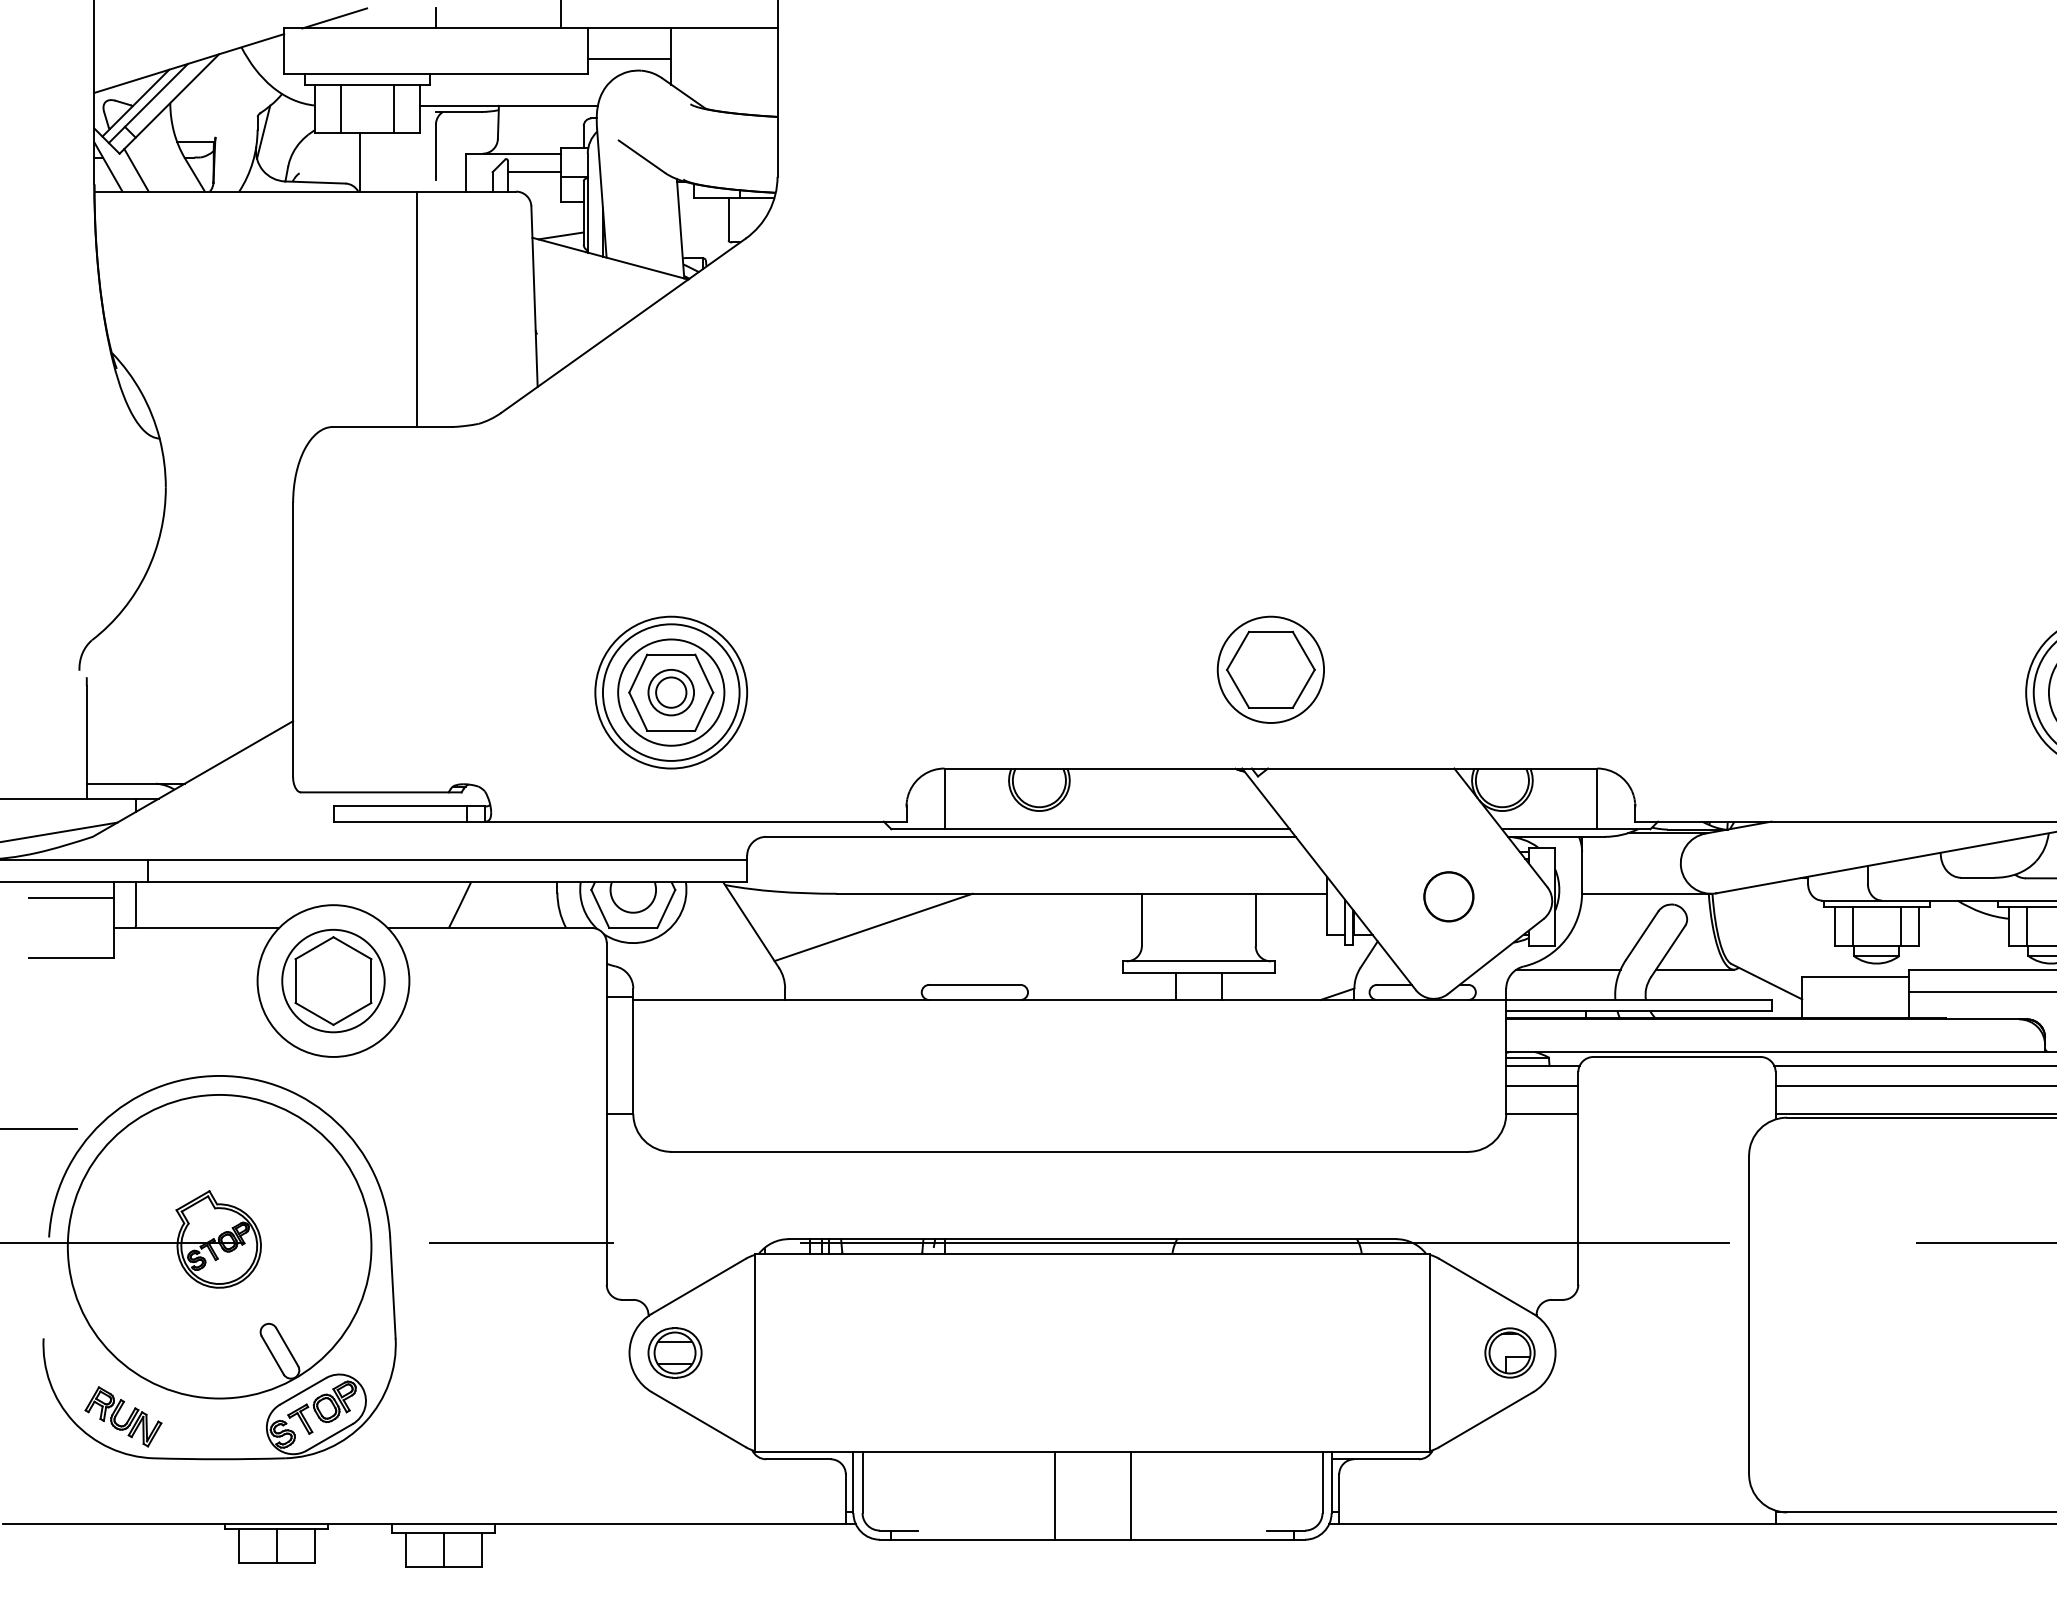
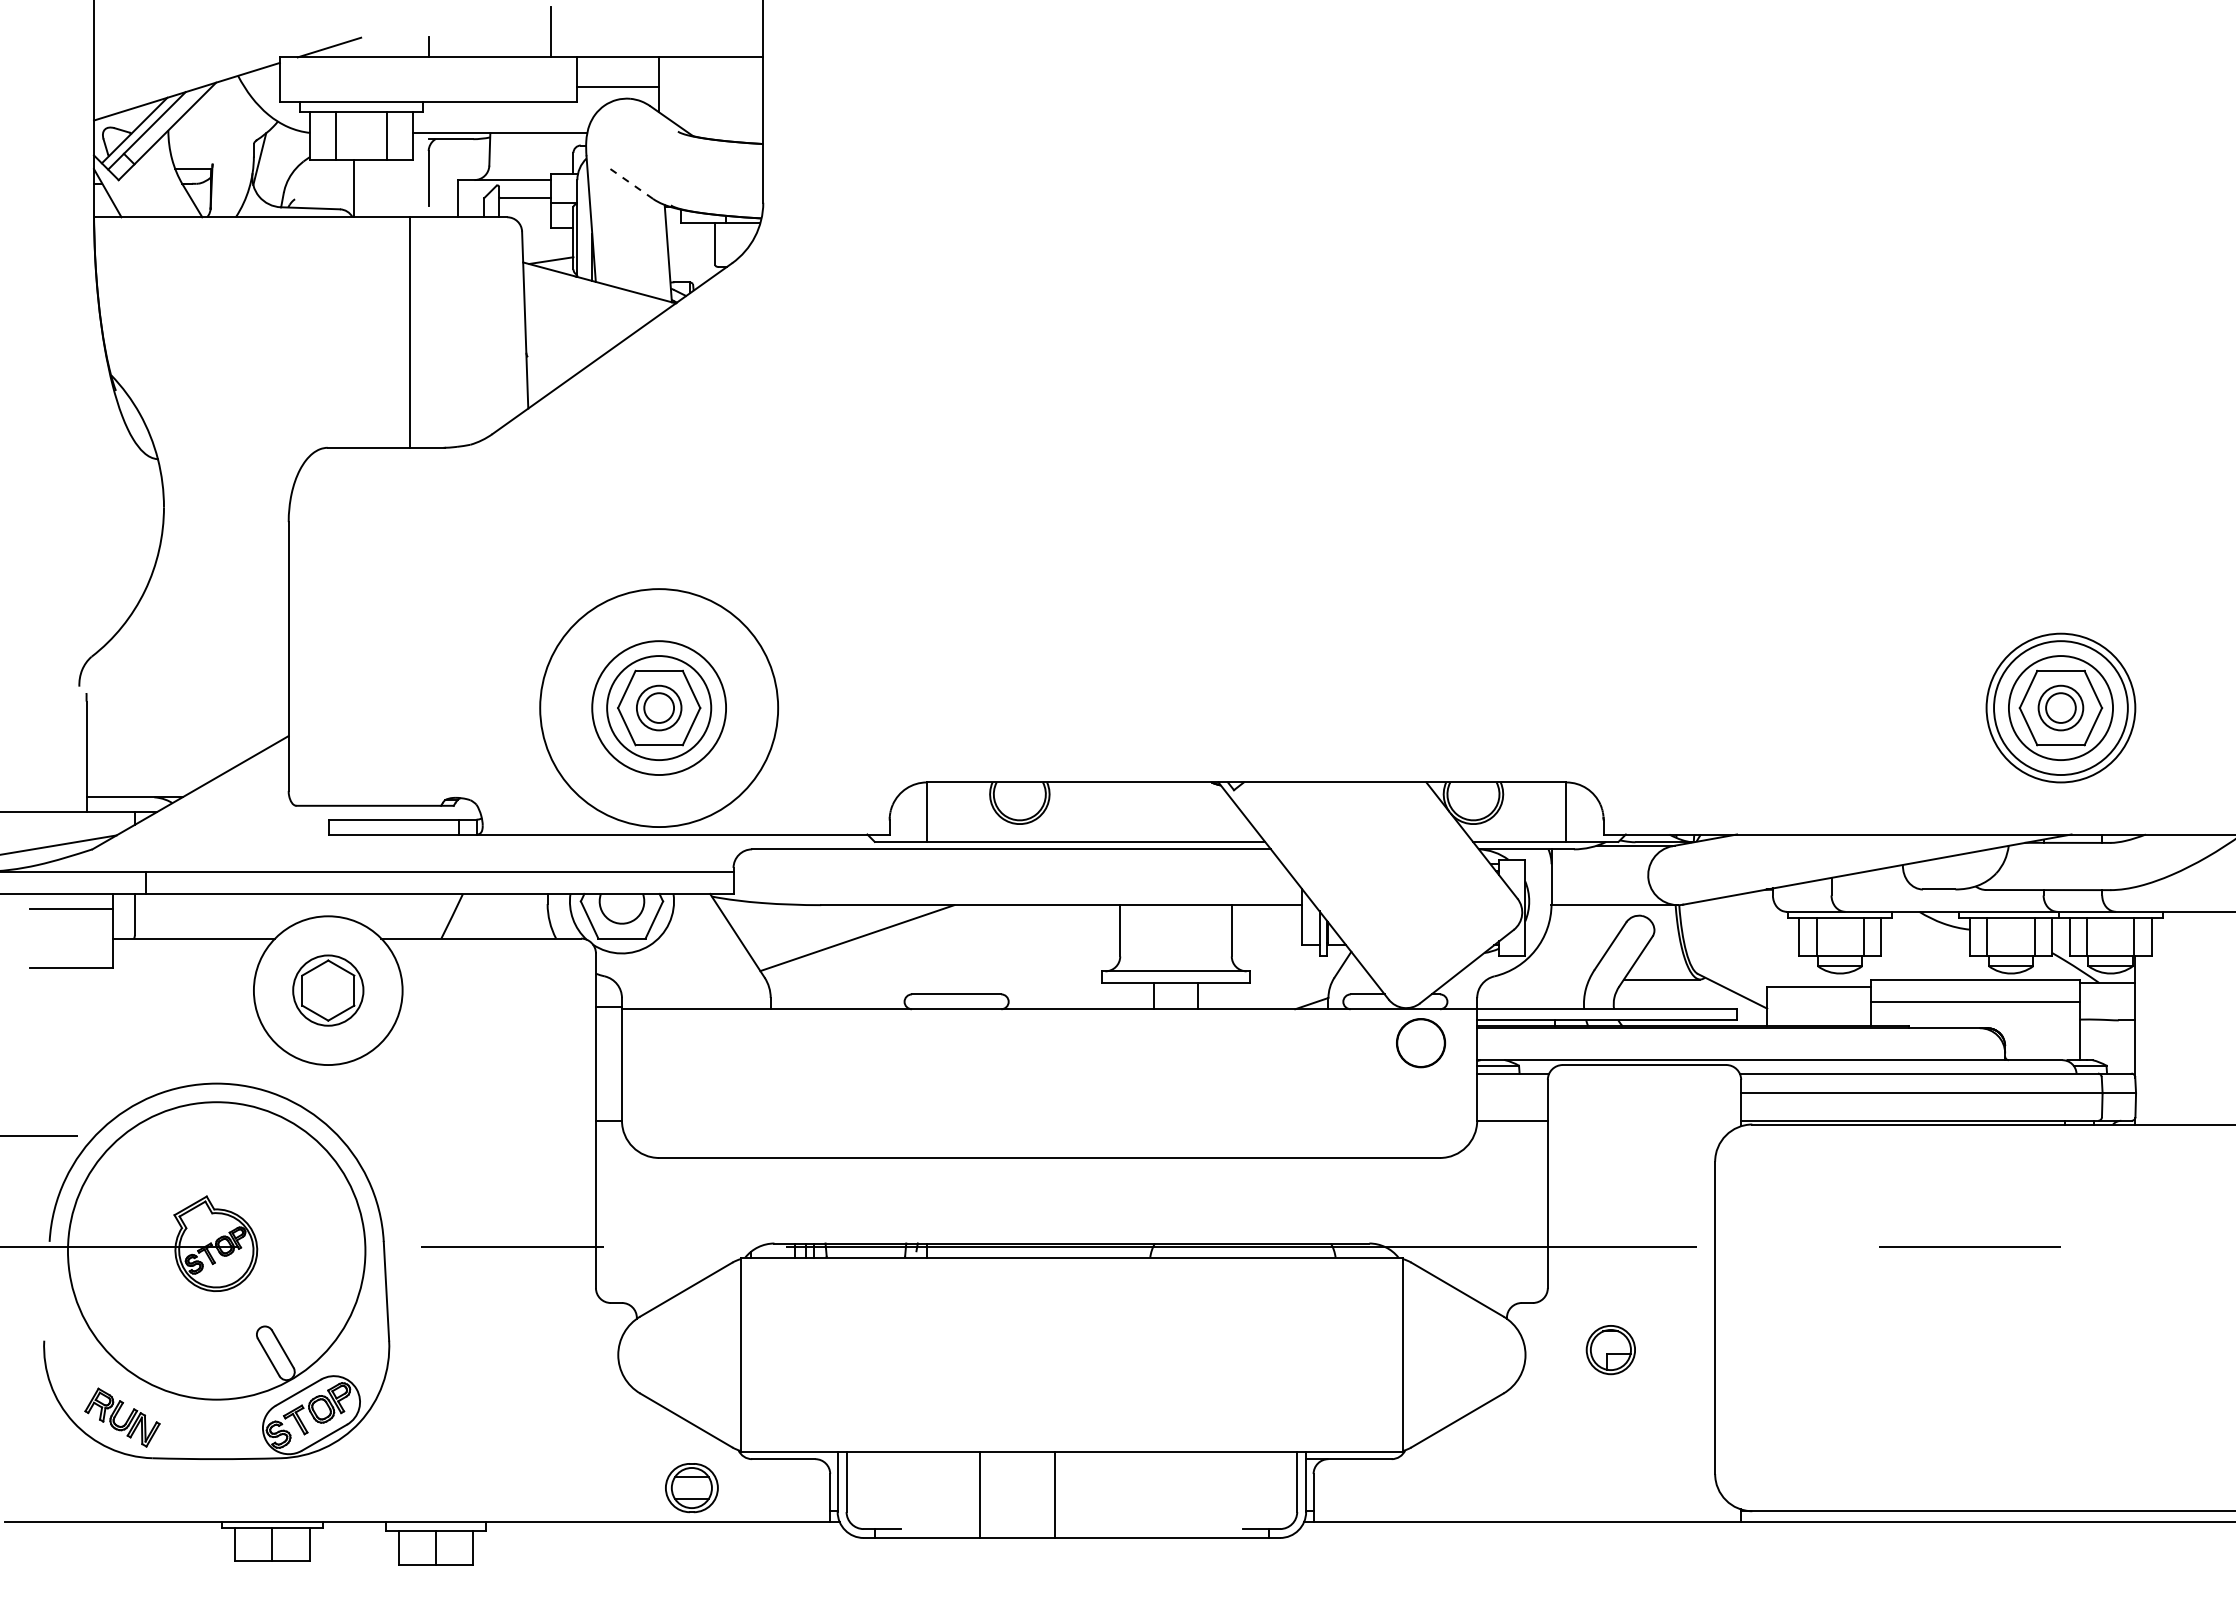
line: (642, 157) -> (630, 183), solid -> dashed
line: (136, 170) -> (135, 196), removed
part: (1270, 669) -> (1246, 685), removed
circle: (670, 692) -> (658, 707), size x1.6
circle: (1449, 897) -> (1421, 1043), moved
line: (1568, 969) -> (1538, 979), removed
part: (333, 980) -> (328, 990), size x0.7
line: (1542, 1086) -> (1512, 1093), removed
part: (674, 1353) -> (691, 1488), moved
part: (1509, 1353) -> (1610, 1350), moved
line: (1054, 1495) -> (979, 1494), moved
line: (1130, 1495) -> (1055, 1494), moved

